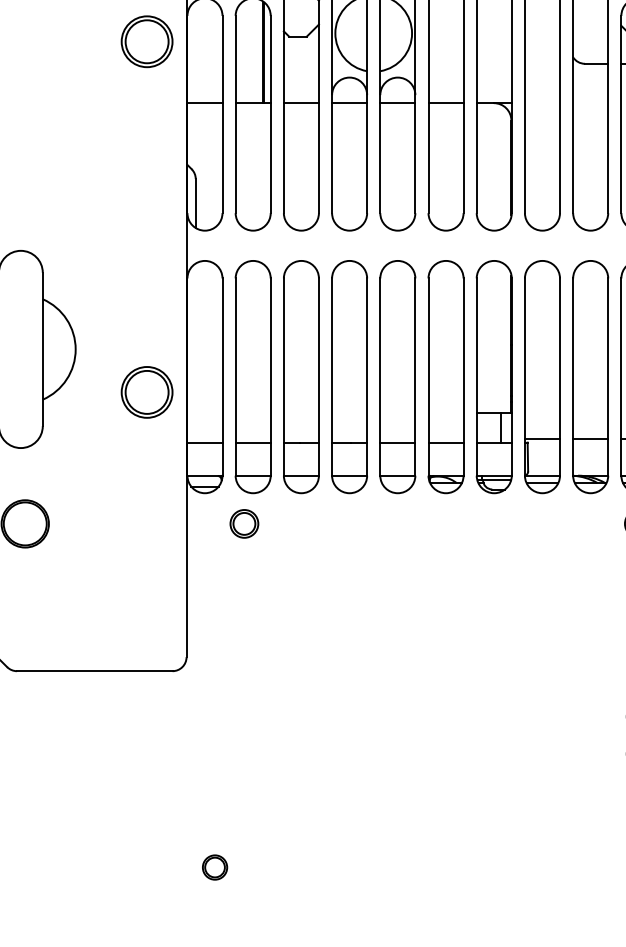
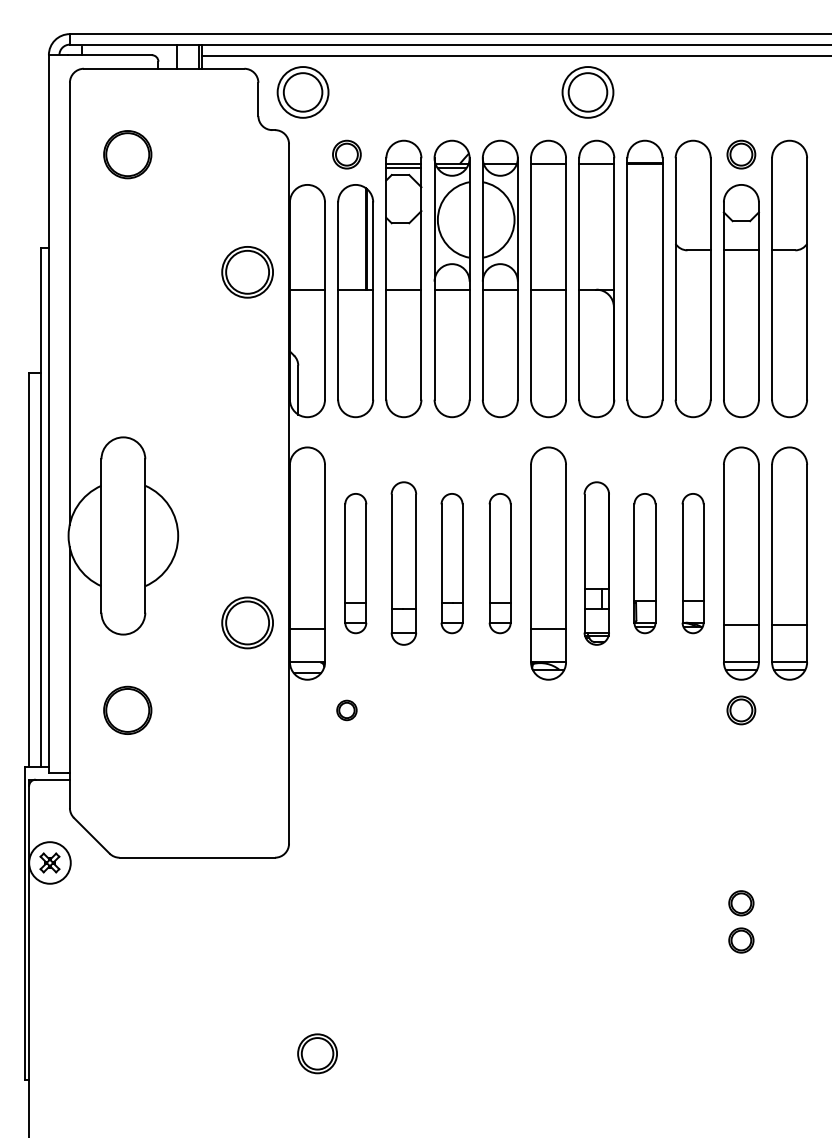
part: (147, 41) -> (247, 272), moved
part: (253, 376) -> (355, 563), size x0.6
part: (301, 376) -> (403, 563), size x0.7
part: (349, 376) -> (451, 563), size x0.6
part: (397, 376) -> (499, 563), size x0.6
part: (494, 376) -> (596, 563), size x0.7
part: (542, 376) -> (644, 563), size x0.6
part: (590, 376) -> (692, 563), size x0.6
part: (147, 391) -> (247, 622), moved
part: (244, 523) -> (346, 710), size x0.7
part: (215, 867) -> (317, 1054), size x1.6

